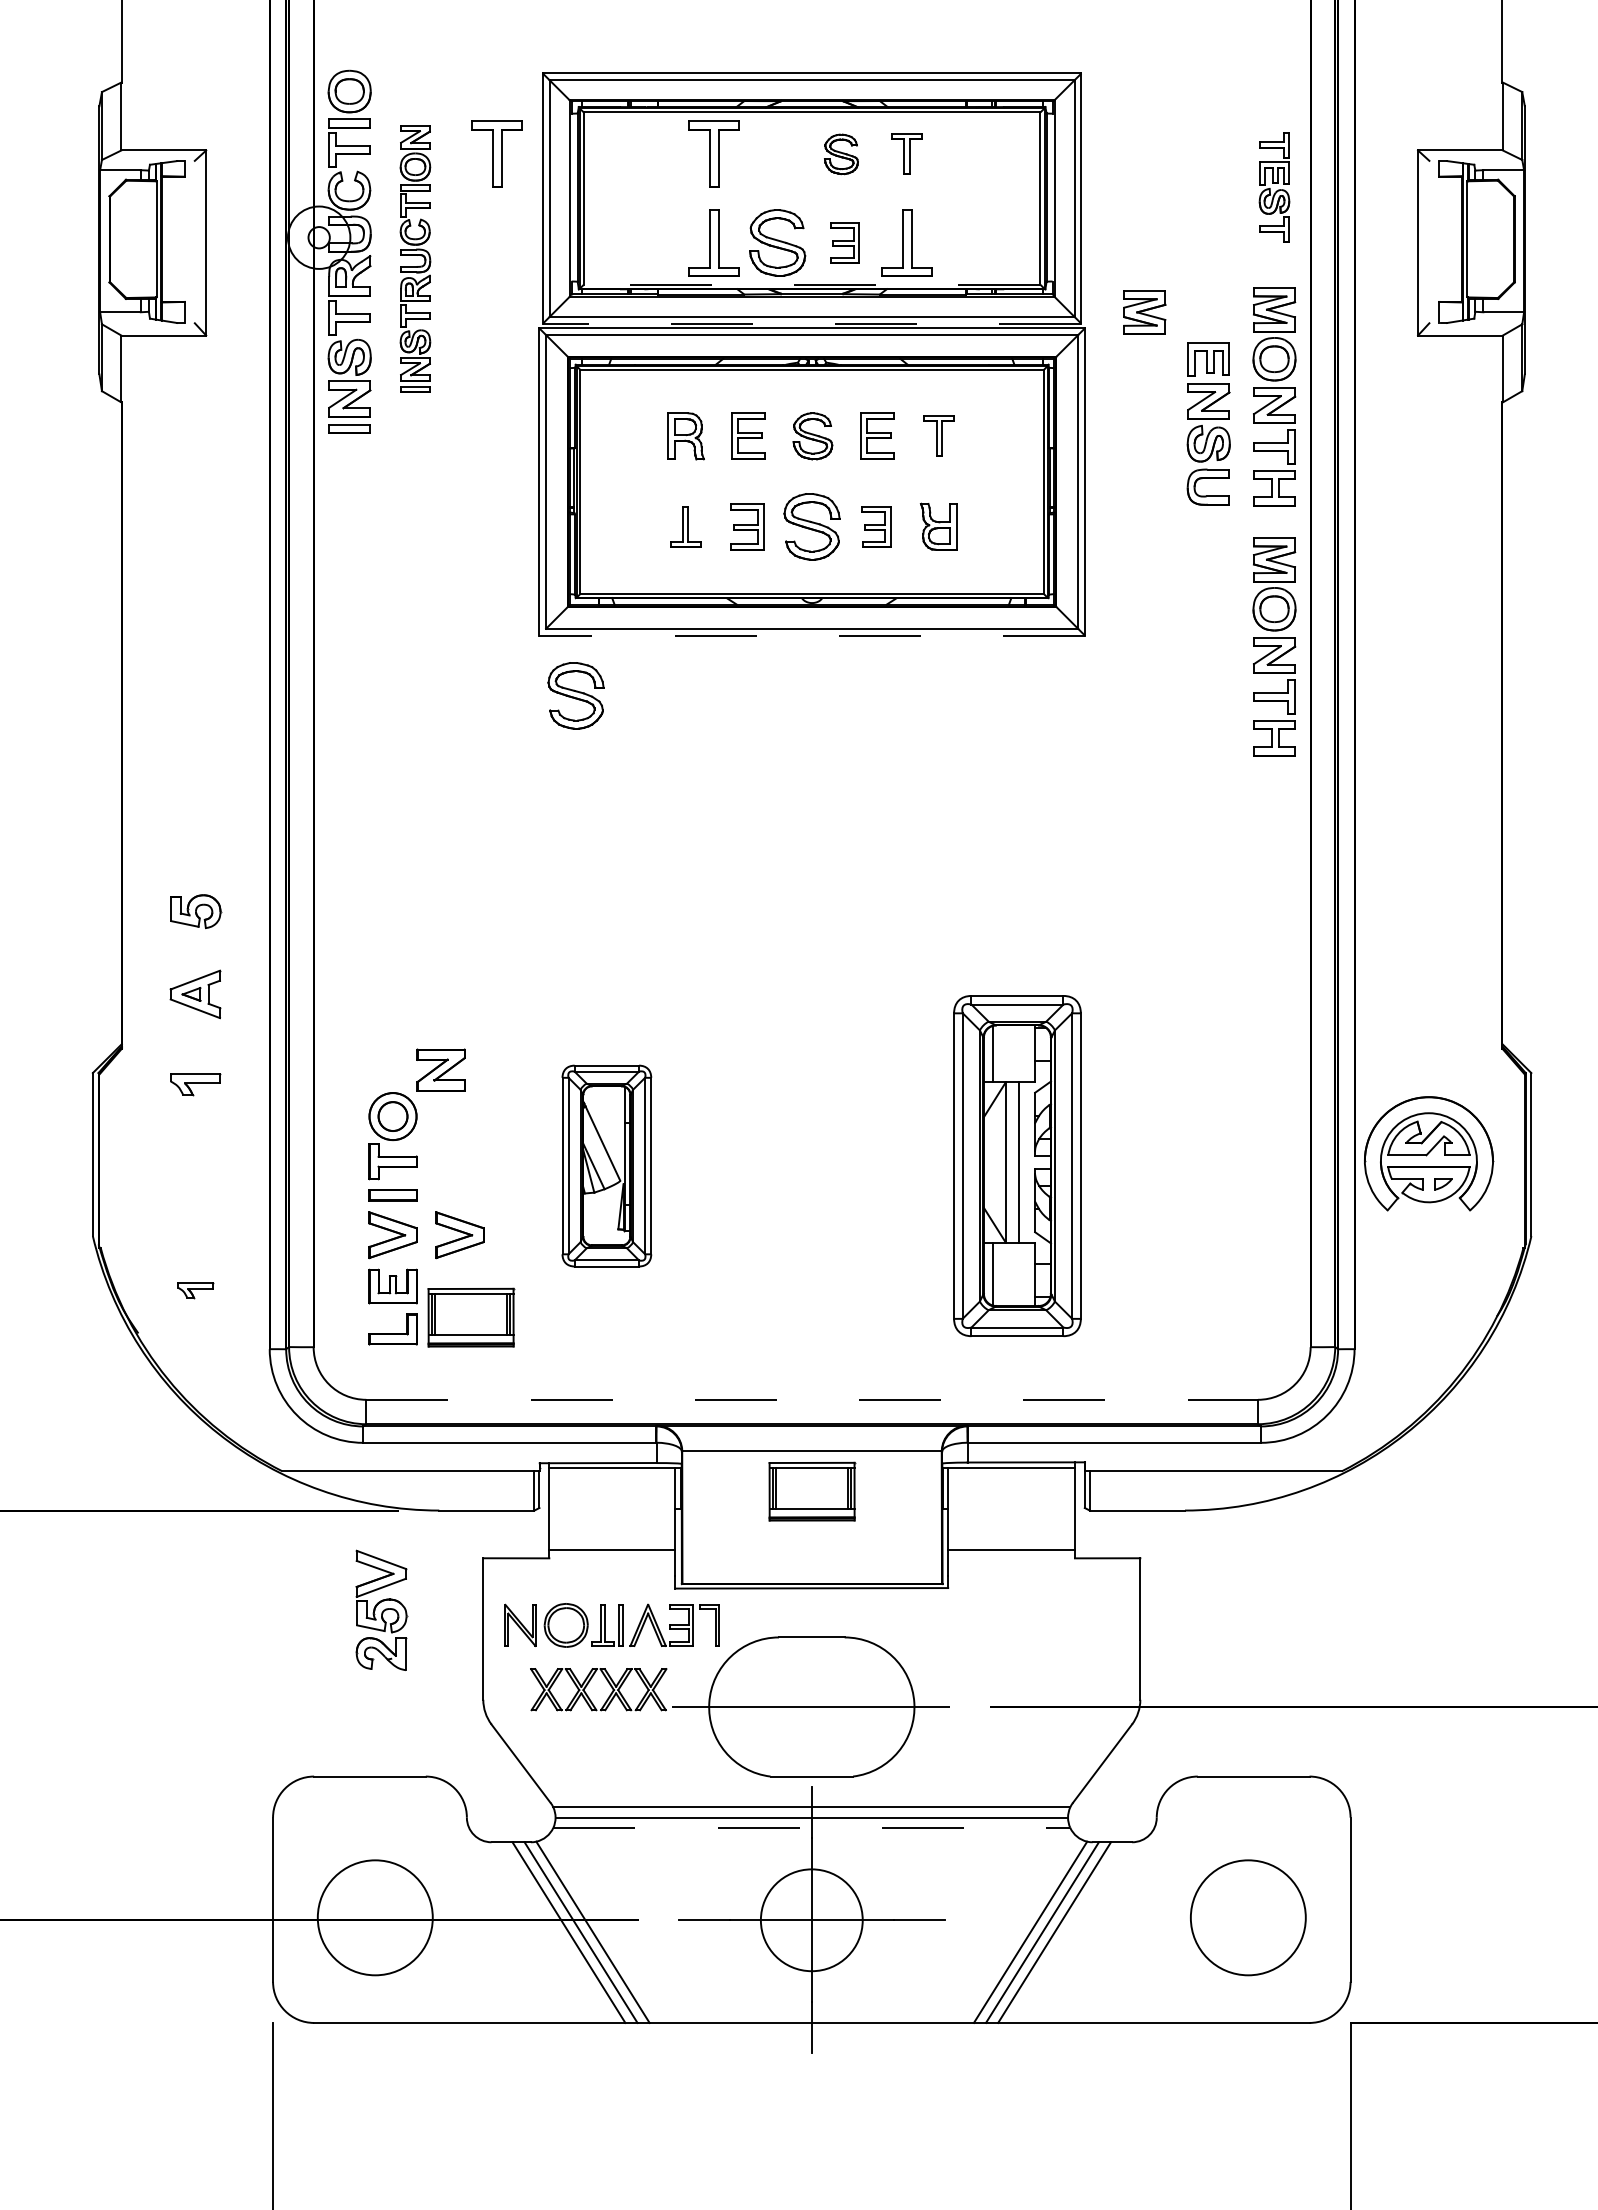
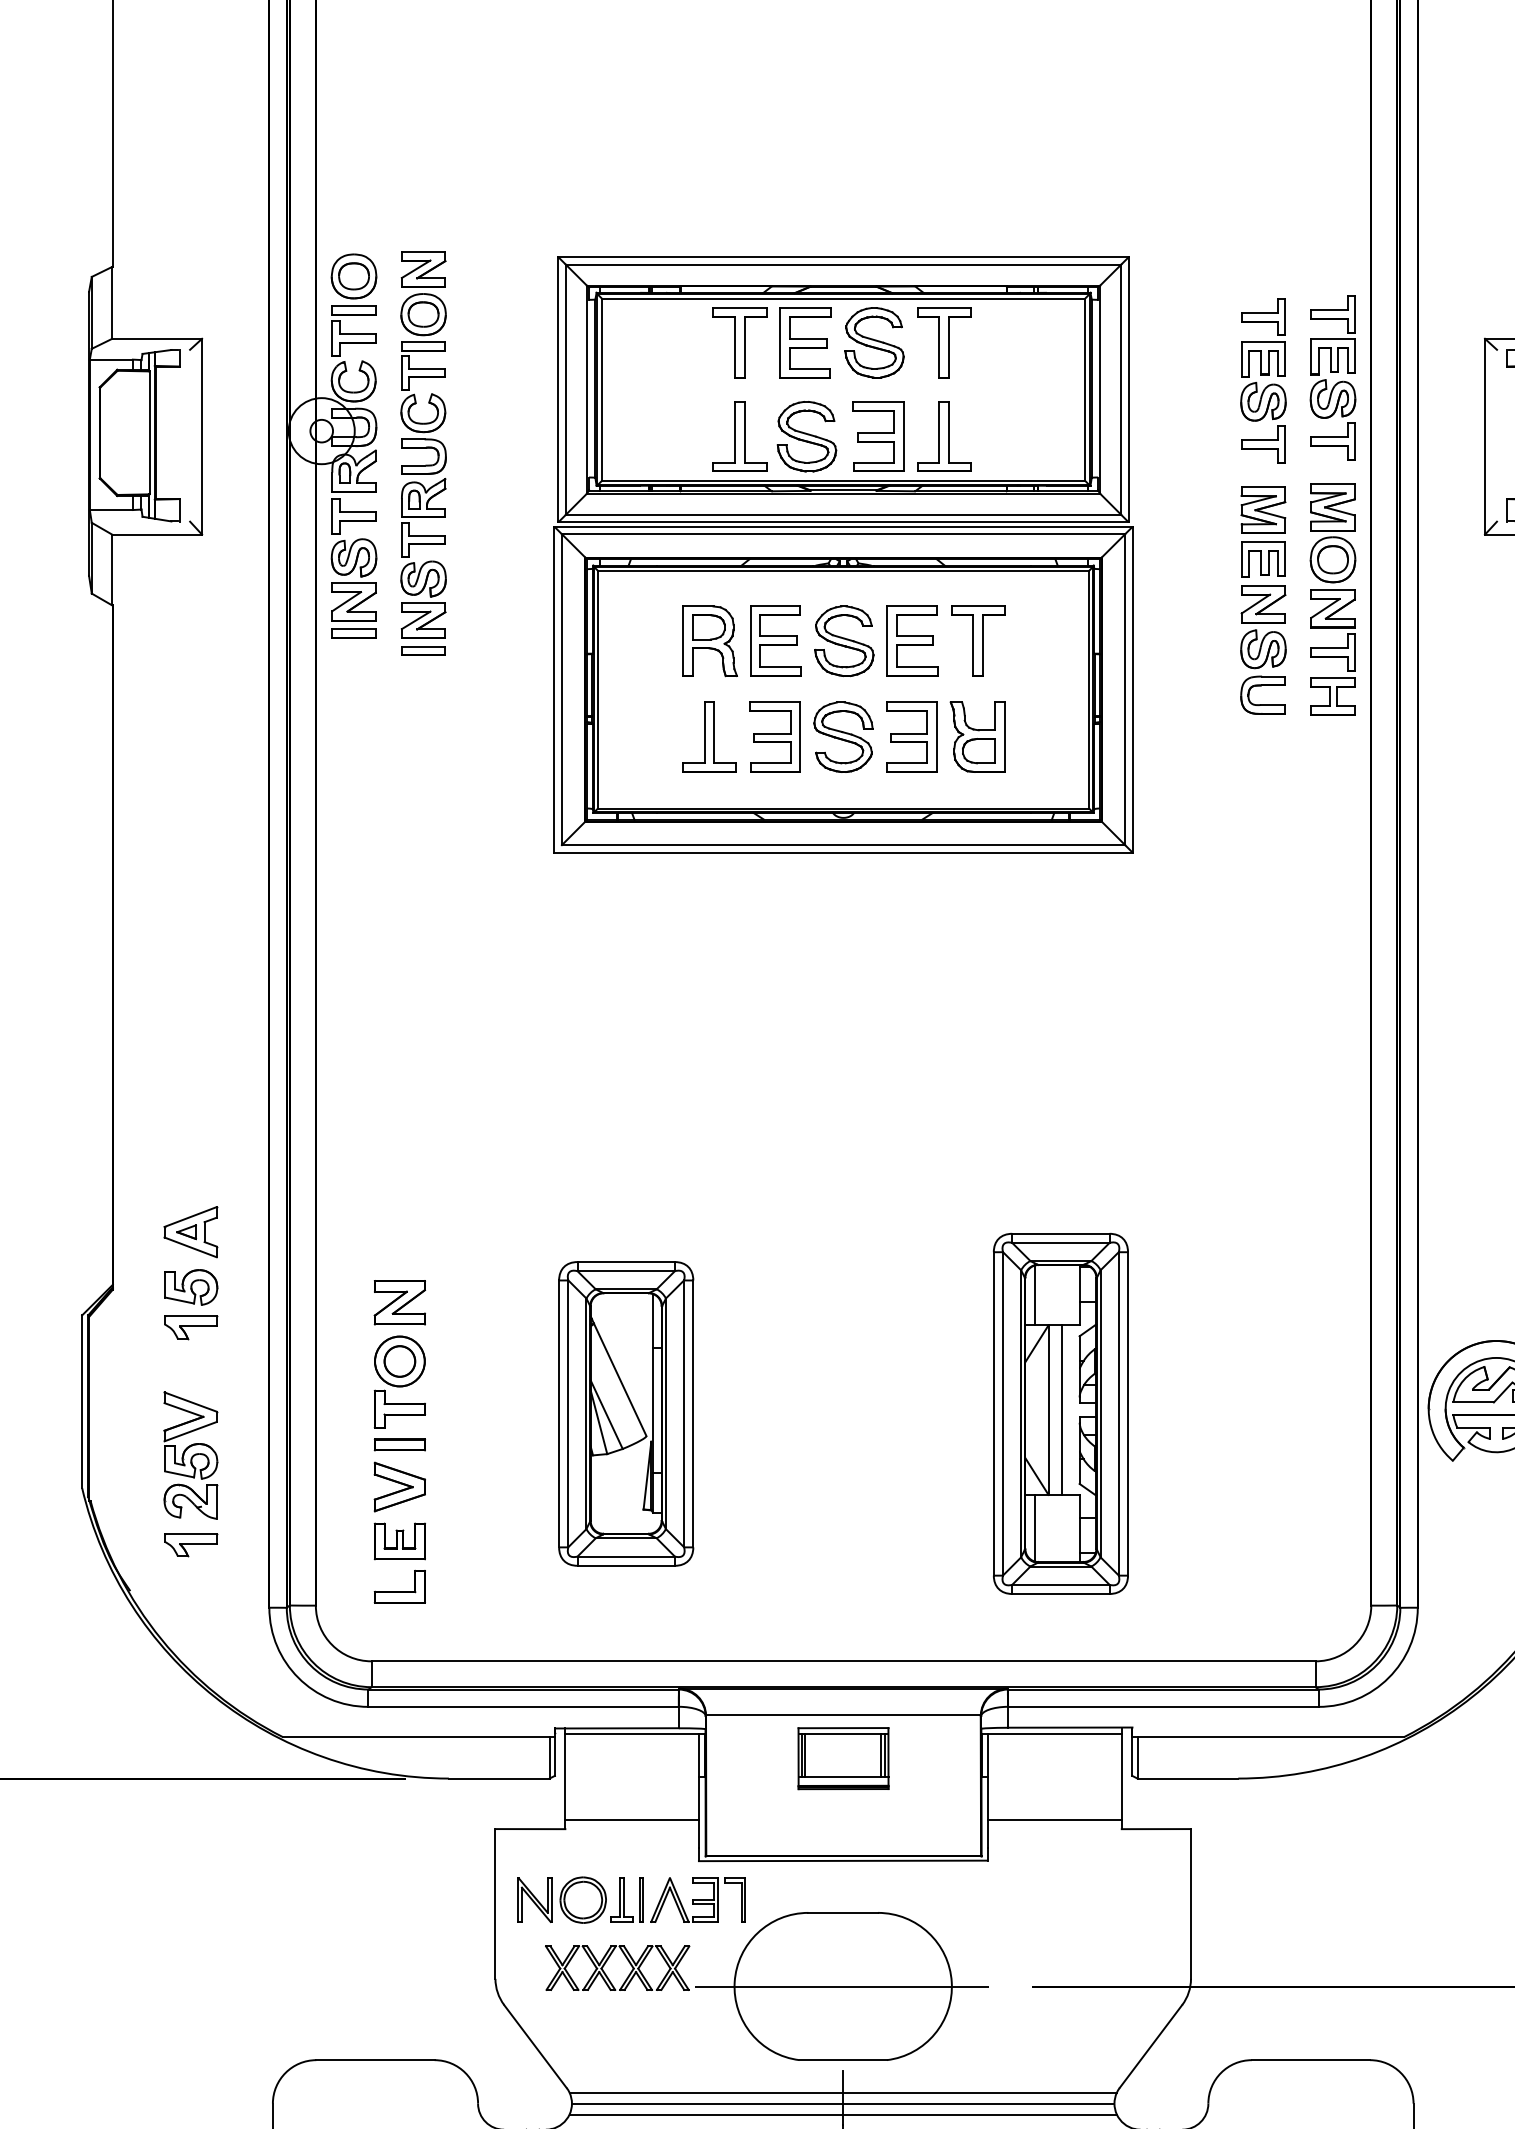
part: (496, 153) -> (509, 341), removed
part: (776, 153) -> (805, 341), added
part: (906, 153) -> (943, 341), size x1.67
part: (841, 154) -> (874, 343), size x1.67
part: (1274, 187) -> (1333, 377), size x1.43
part: (1208, 189) -> (1263, 380), added
part: (844, 242) -> (877, 436), size x1.67
part: (415, 258) -> (423, 453), size x1.43
line: (811, 284) -> (842, 480), dashed -> solid
part: (1144, 312) -> (1263, 510), moved
line: (811, 323) -> (842, 521), dashed -> solid
part: (748, 435) -> (776, 640), size x1.43
part: (877, 435) -> (912, 640), size x1.43
part: (938, 435) -> (977, 640), size x1.67
part: (686, 436) -> (710, 641), size x1.43
part: (812, 436) -> (843, 641), size x1.43
part: (685, 526) -> (709, 736), size x1.67
part: (747, 526) -> (775, 736), size x1.43
part: (876, 526) -> (911, 736), size x1.67
part: (938, 526) -> (977, 736), size x1.43
line: (811, 635) -> (842, 852), dashed -> solid
part: (1274, 646) -> (1333, 863), removed
part: (575, 695) -> (593, 915), removed
part: (196, 911) -> (191, 1287), moved
part: (440, 1069) -> (399, 1302), moved
part: (606, 1165) -> (625, 1413), size x1.43
part: (459, 1235) -> (470, 1487), removed
part: (195, 1290) -> (190, 1545), size x1.43
part: (471, 1317) -> (482, 1574), removed
line: (812, 1399) -> (843, 1660), dashed -> solid
part: (381, 1609) -> (190, 1454), moved
line: (812, 1827) -> (843, 2114), dashed -> solid

